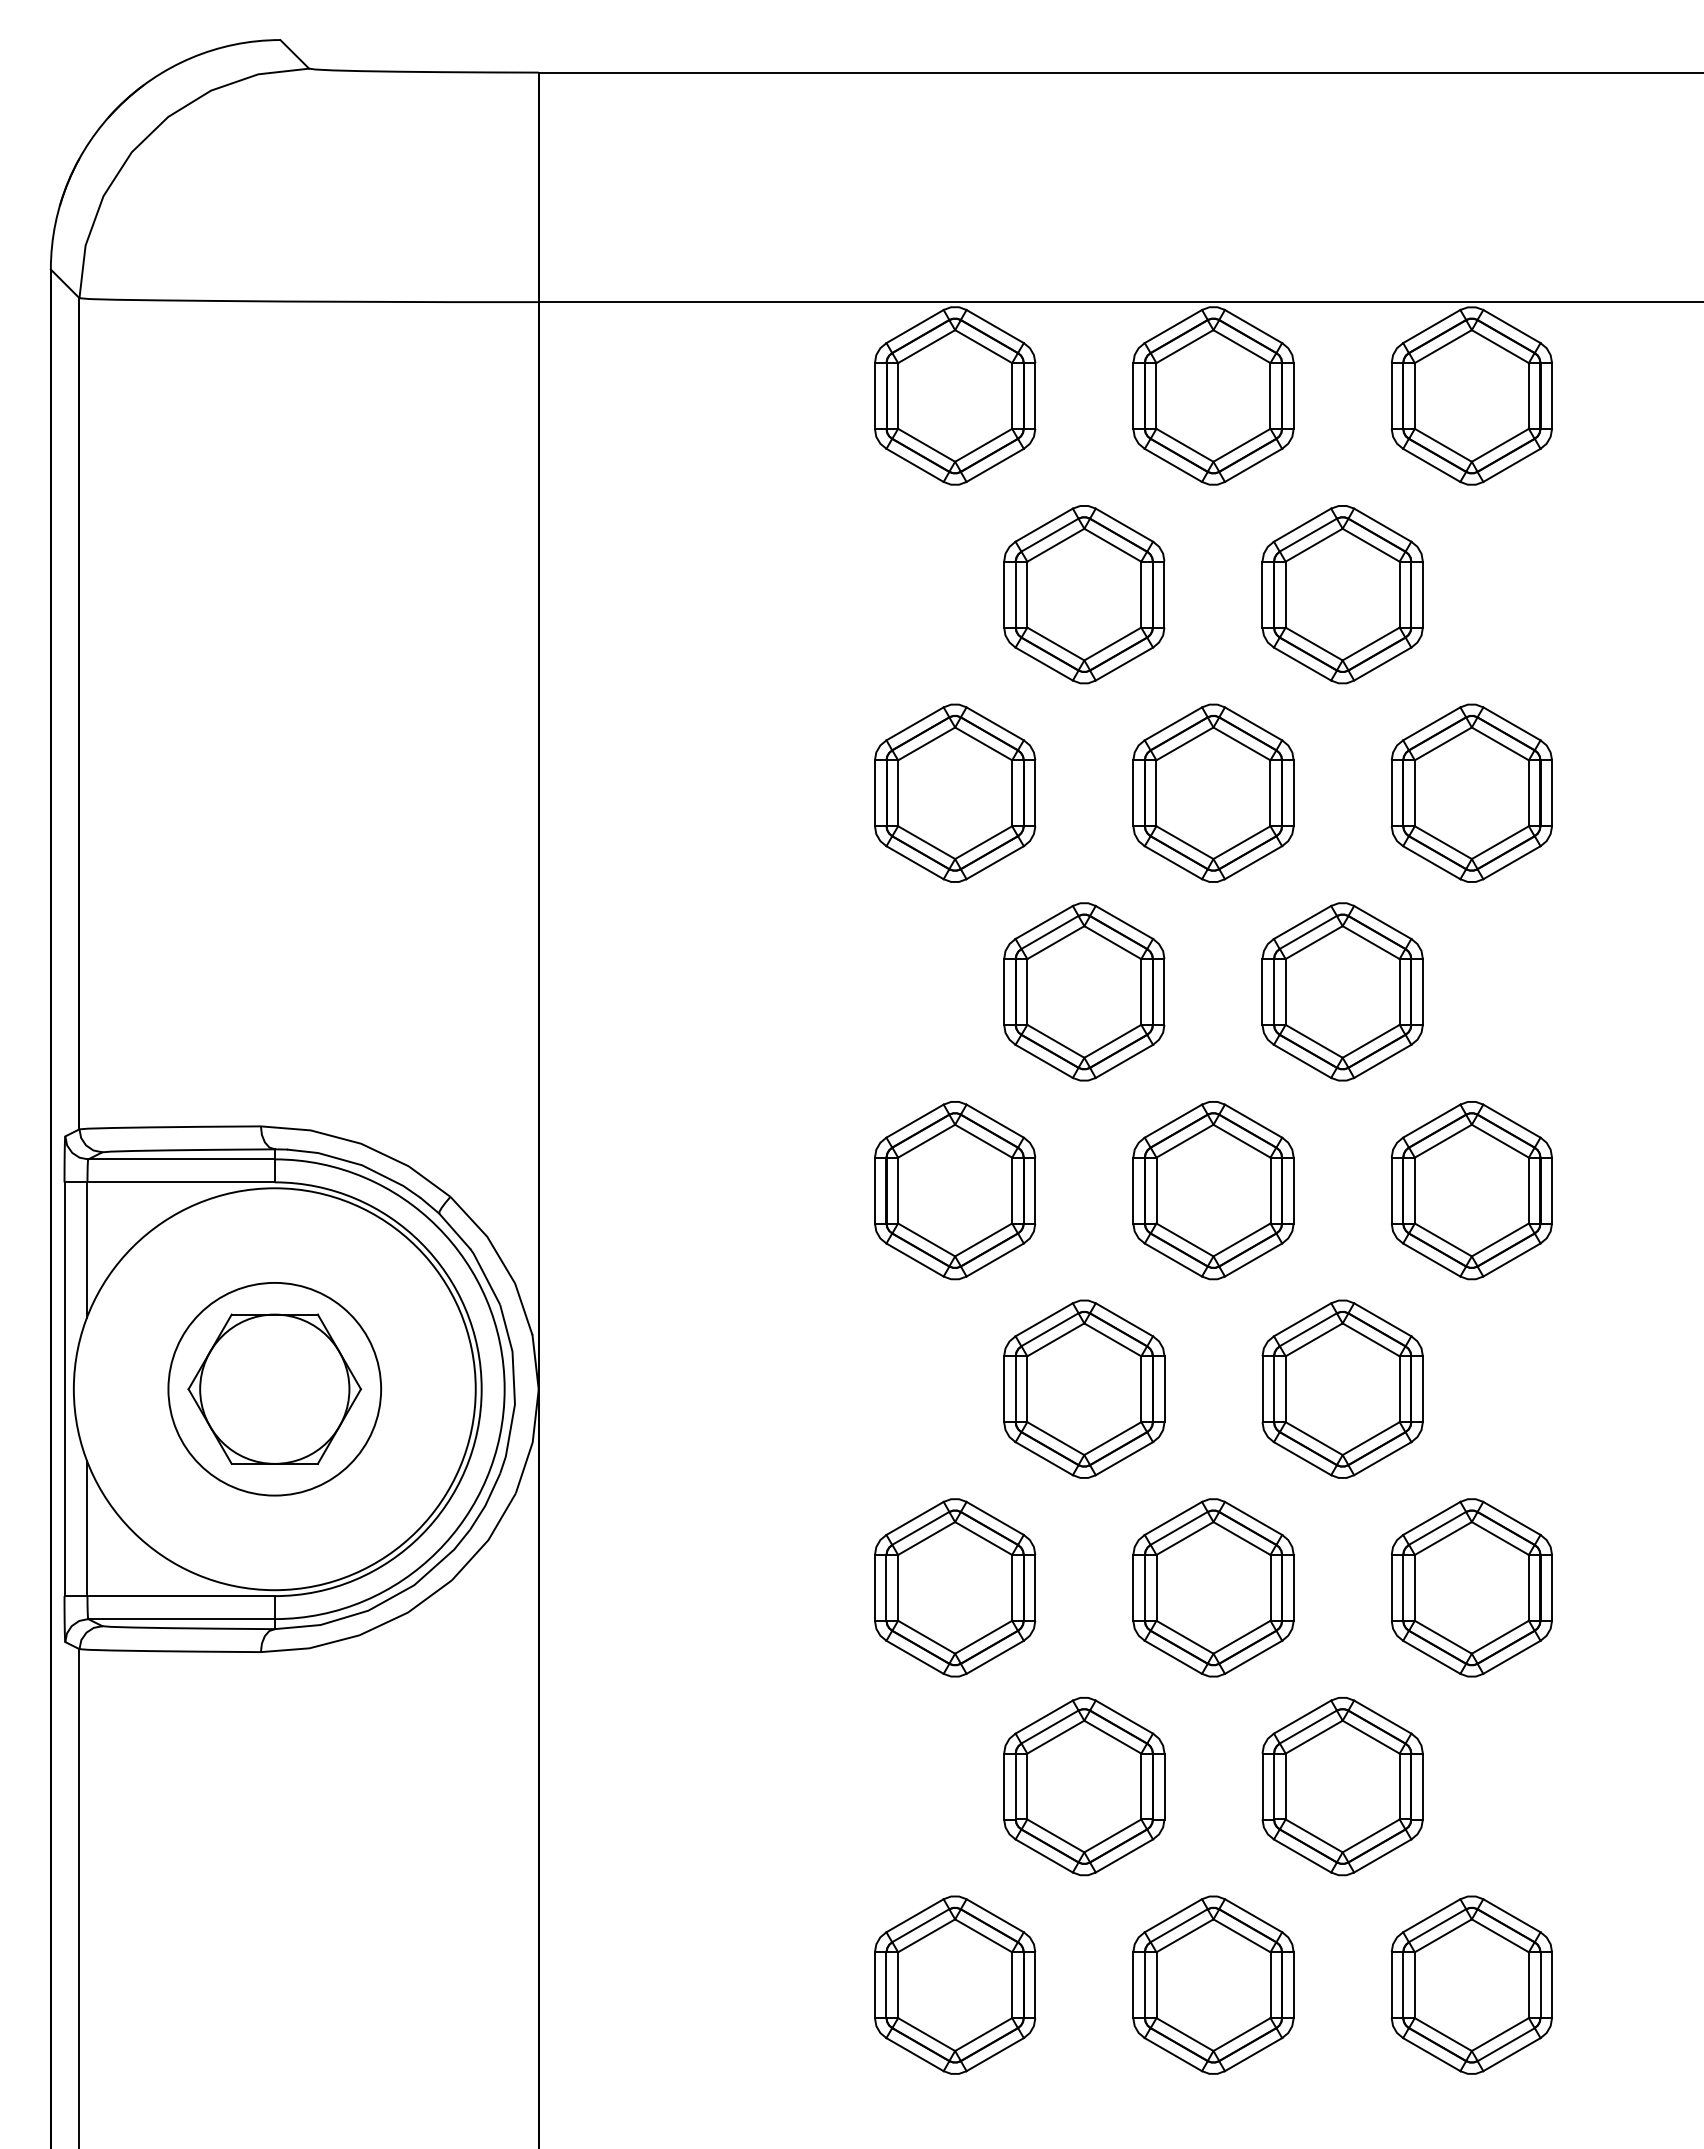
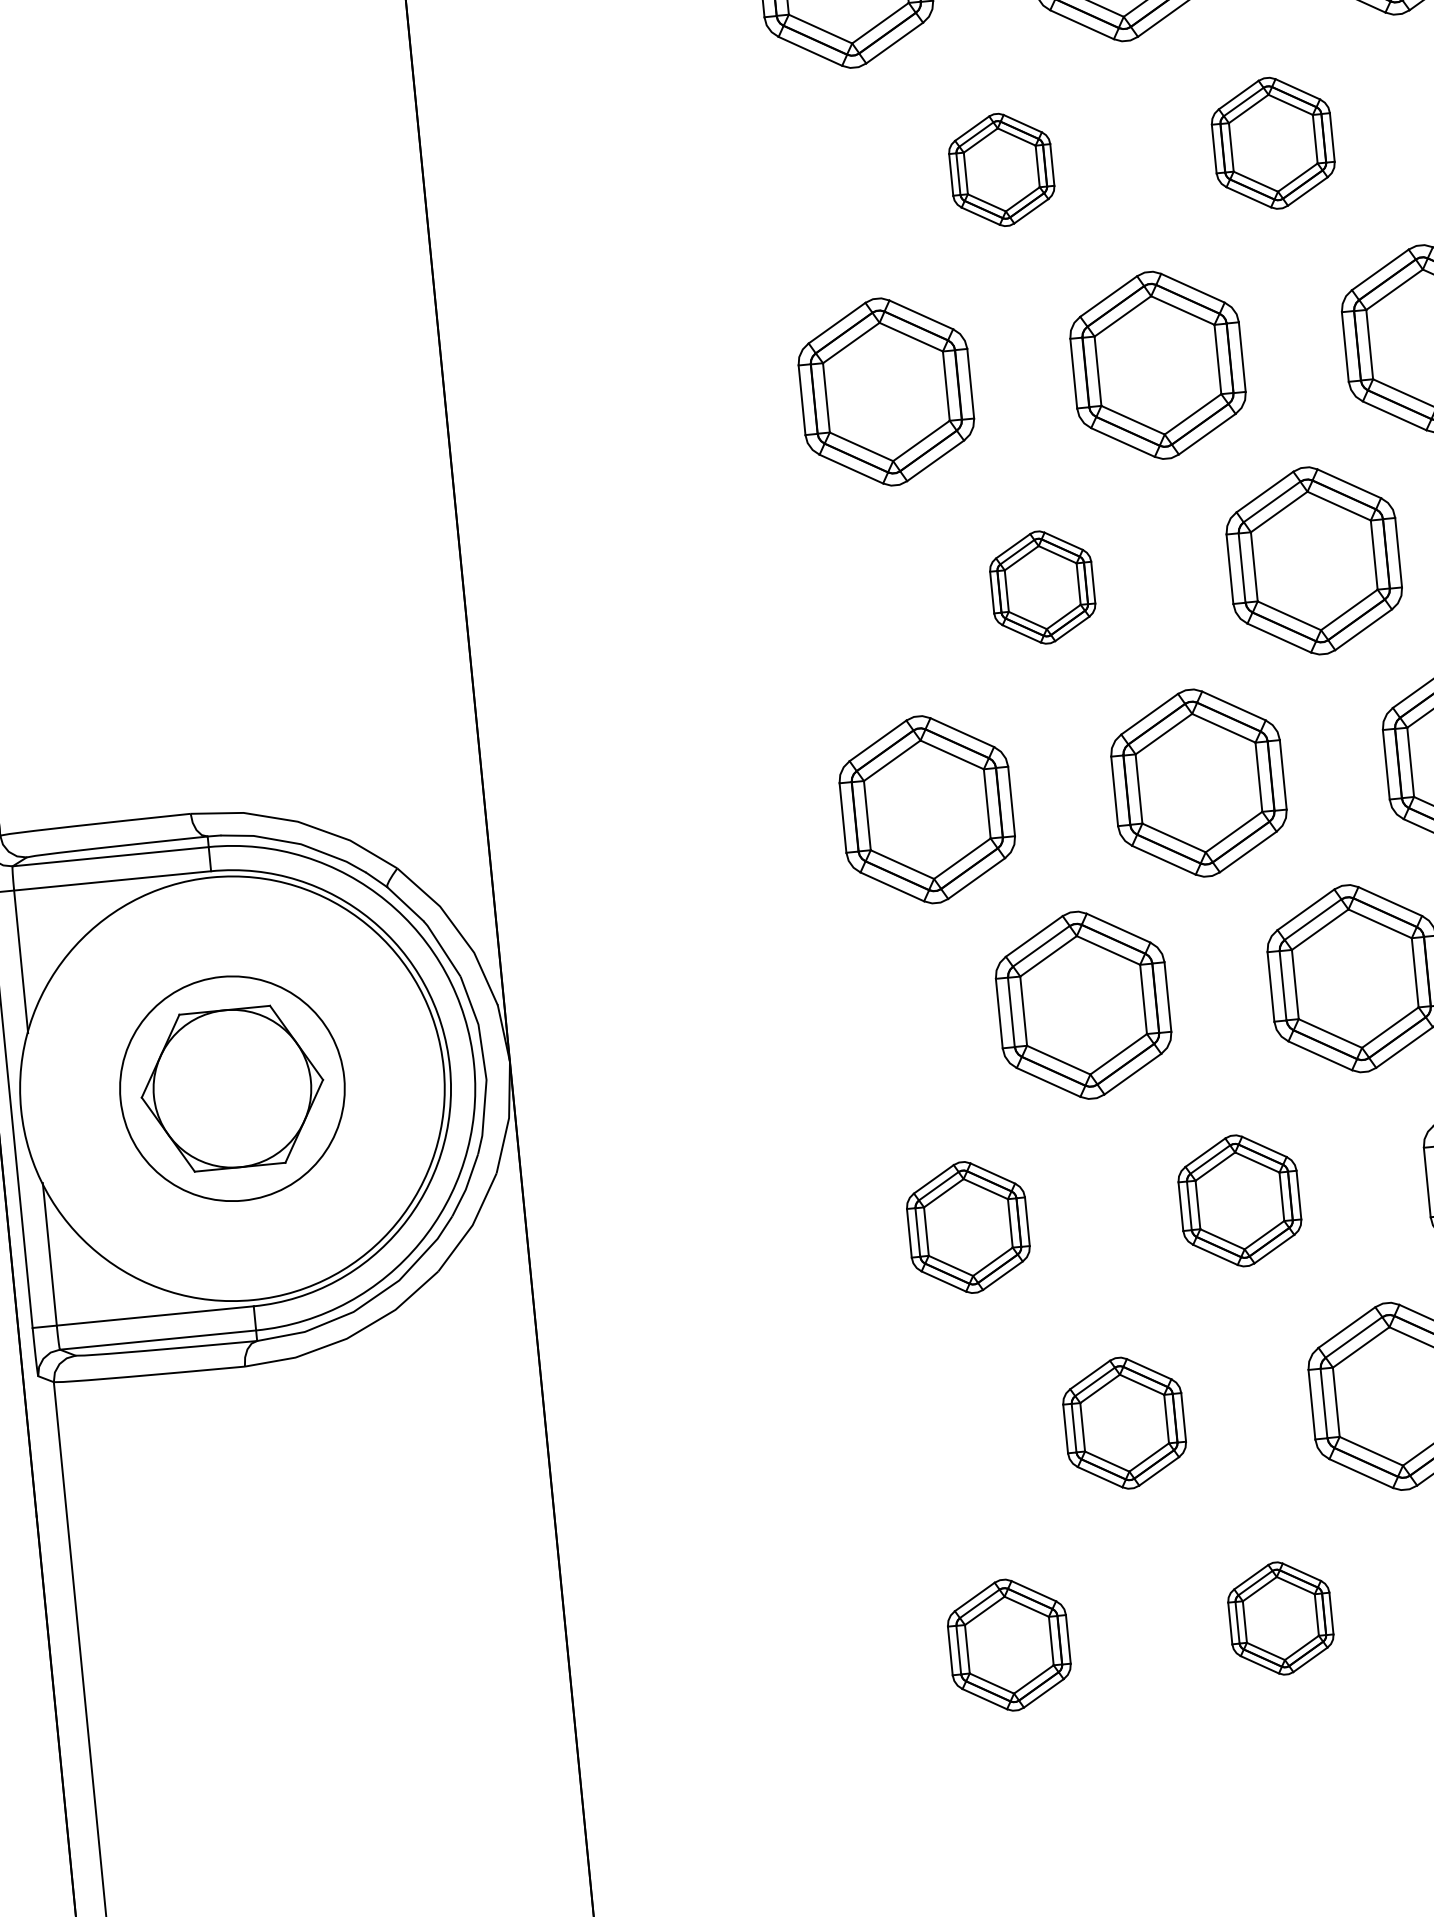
part: (1084, 594) -> (1001, 169), size x0.6
part: (1342, 594) -> (1273, 143), size x0.7
part: (1084, 991) -> (1042, 587), size x0.6
part: (955, 1587) -> (968, 1227), size x0.7
part: (1213, 1587) -> (1239, 1200), size x0.7
part: (1084, 1786) -> (1124, 1422), size x0.7
part: (955, 1984) -> (1009, 1644), size x0.7
part: (1213, 1984) -> (1280, 1617), size x0.6

